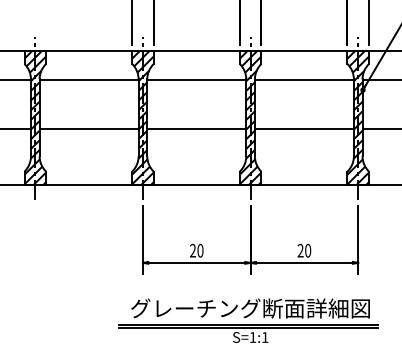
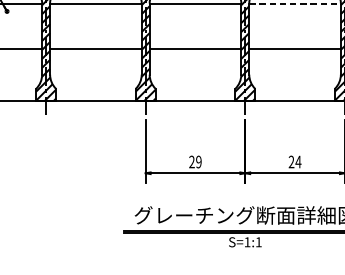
line: (304, 80) -> (295, 4), solid -> dashed
text: (200, 250) -> (198, 161), 20 -> 29
text: (307, 250) -> (297, 161), 20 -> 24

